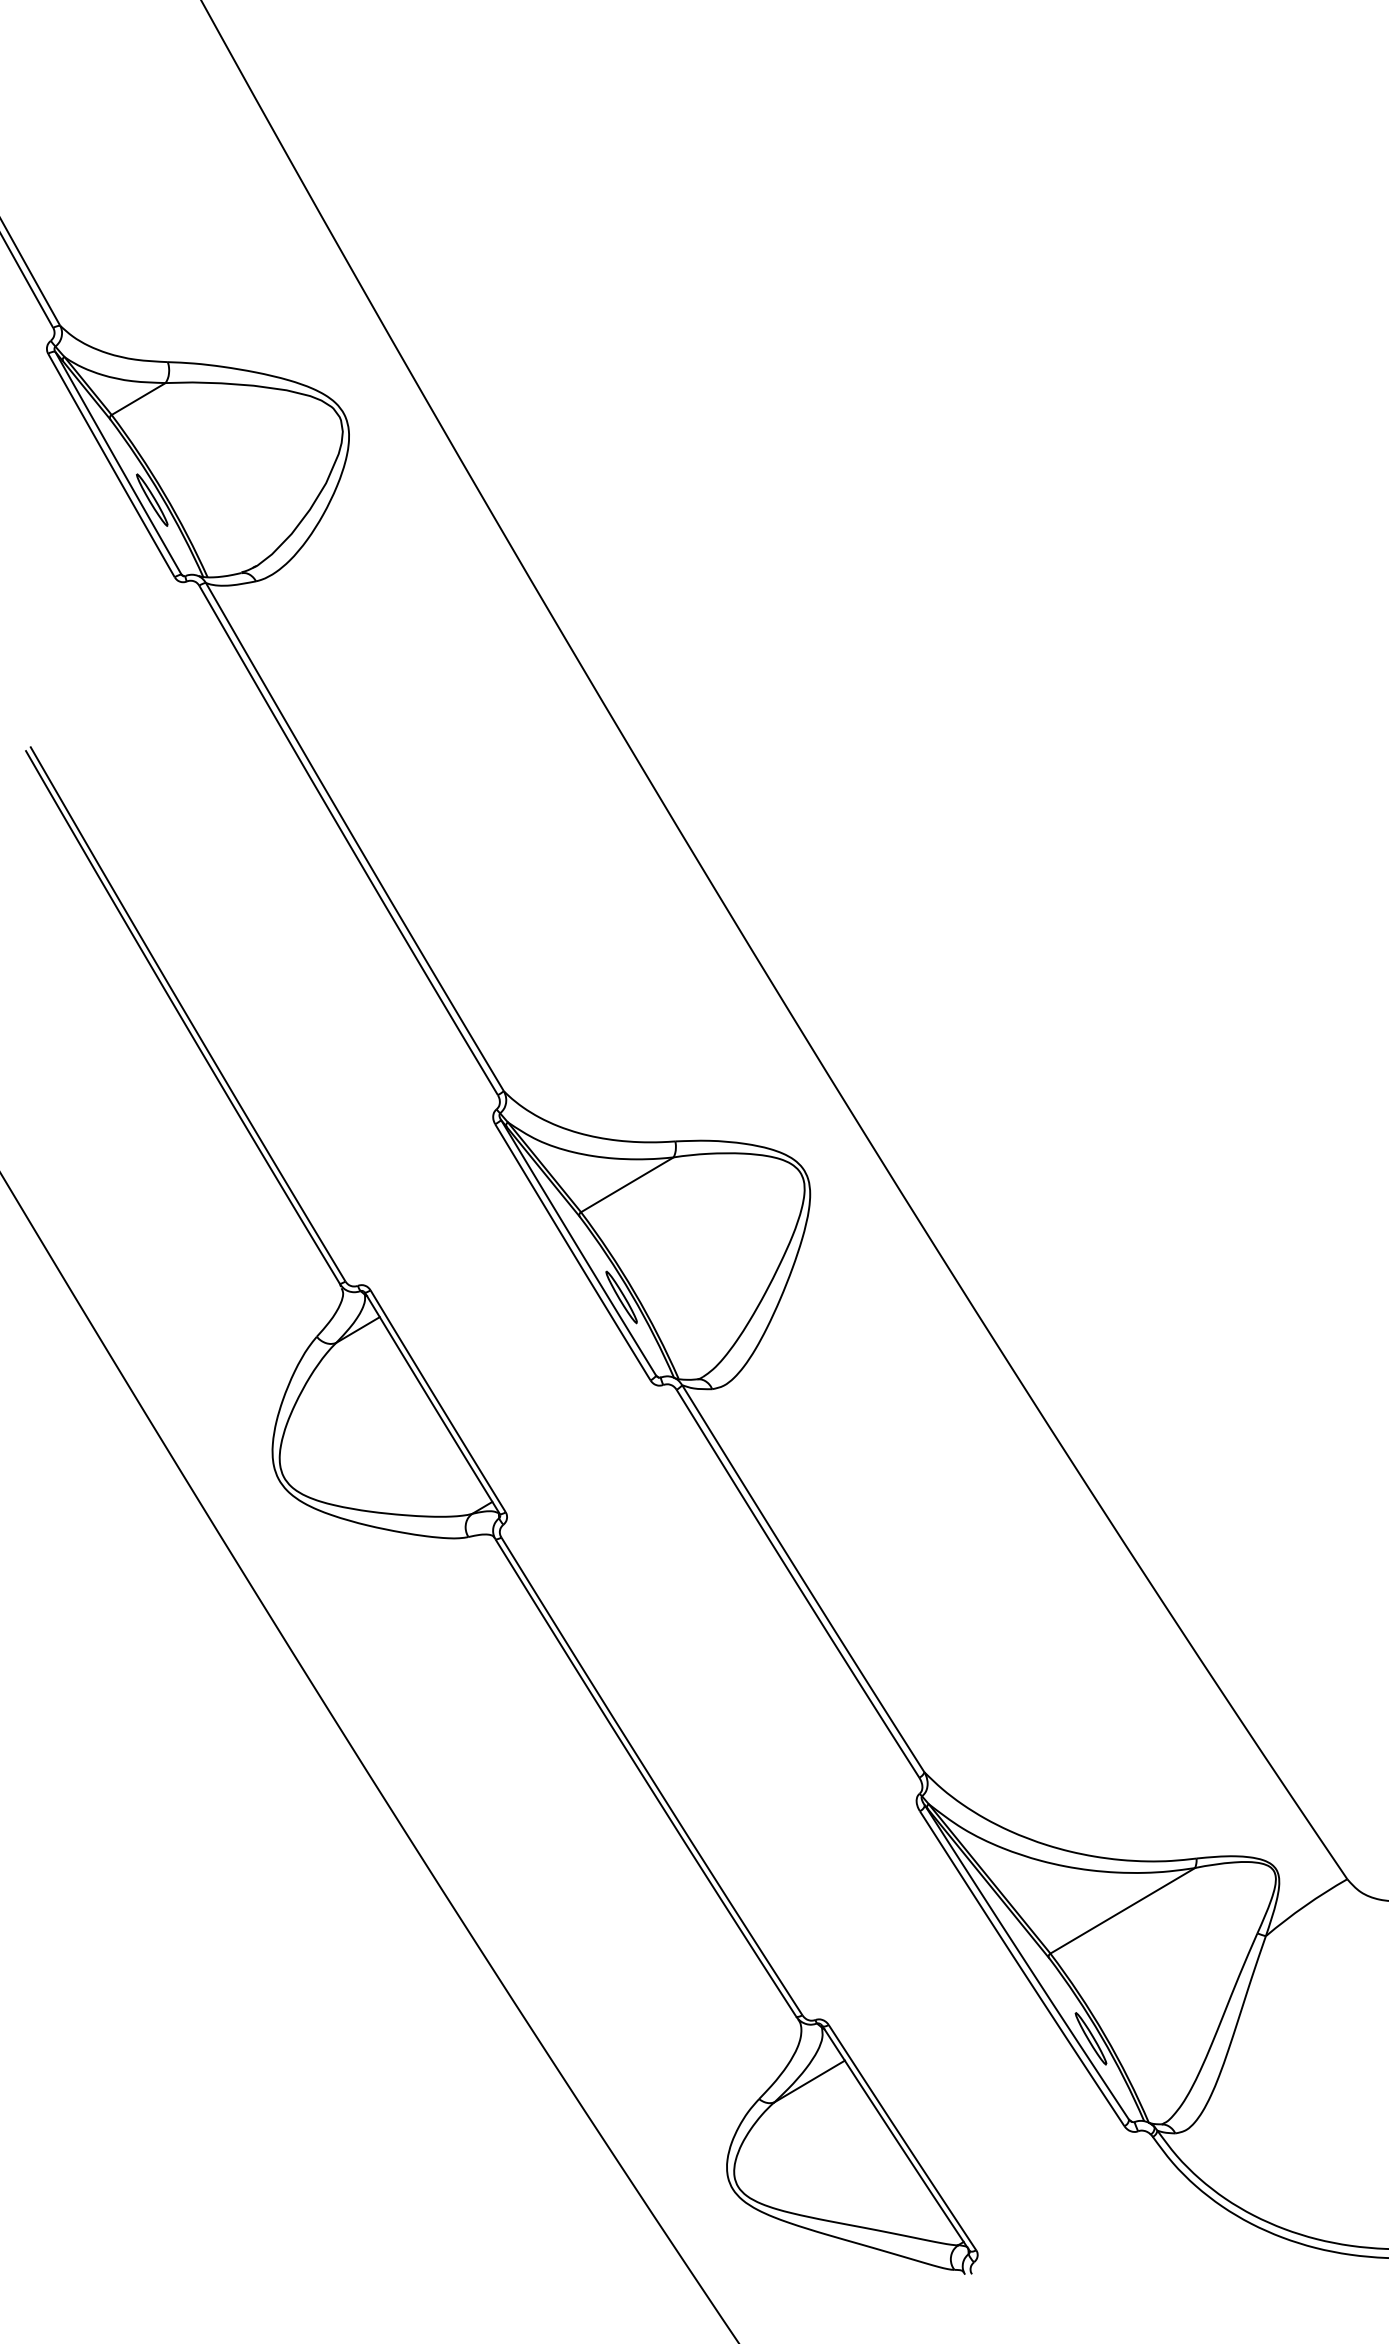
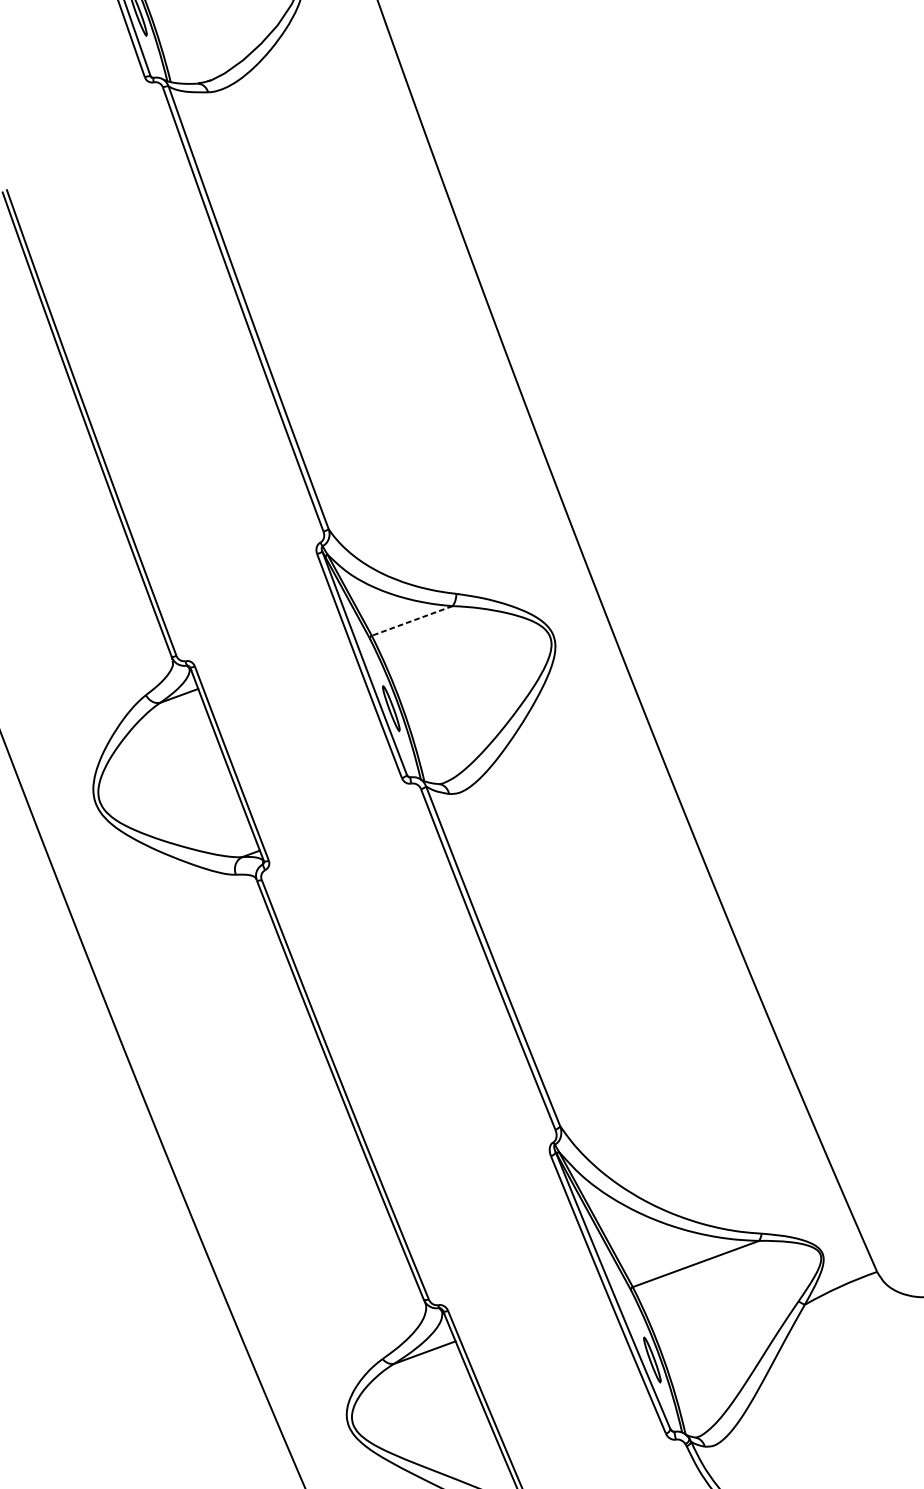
line: (627, 1184) -> (412, 620), solid -> dashed

